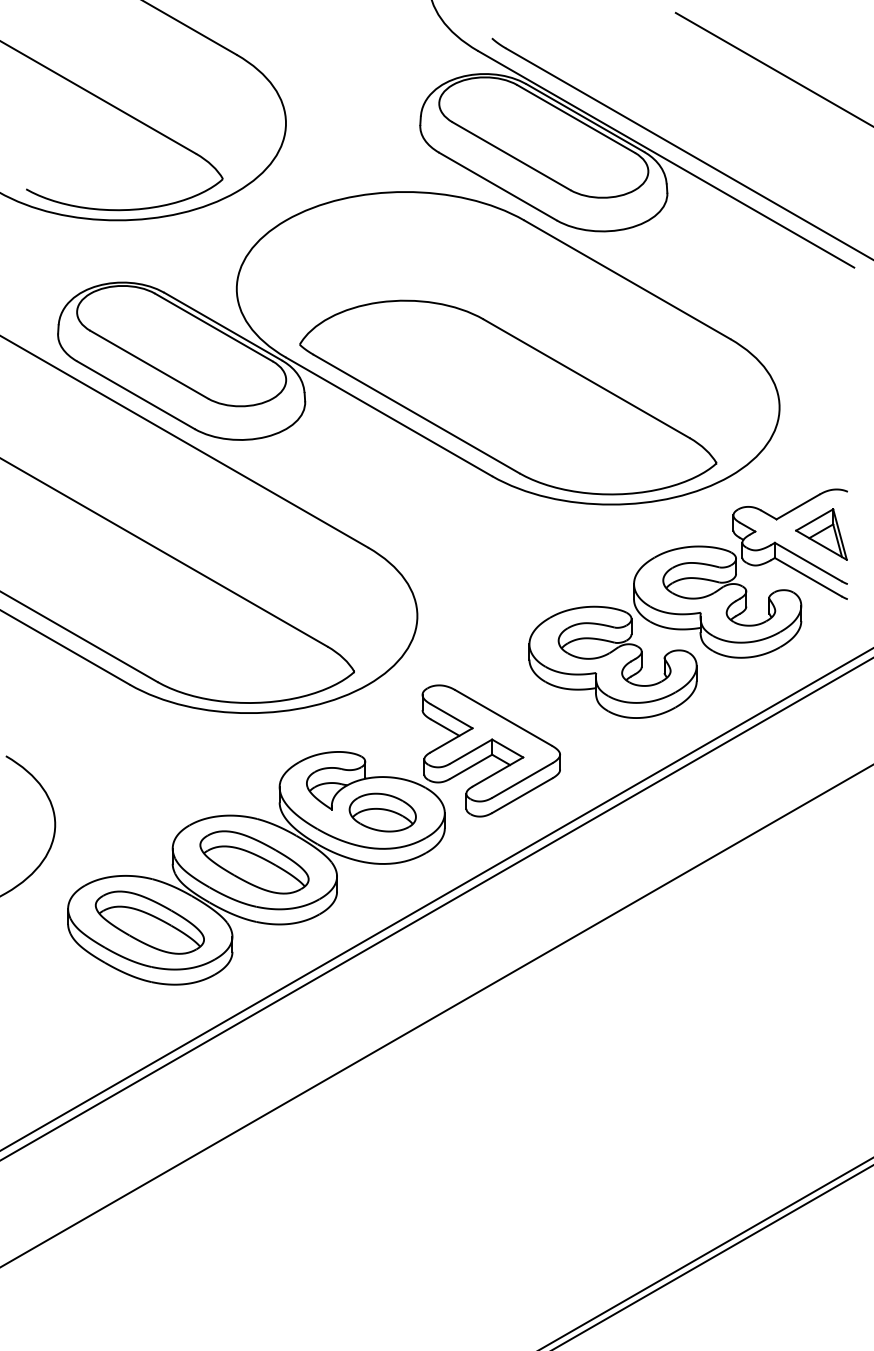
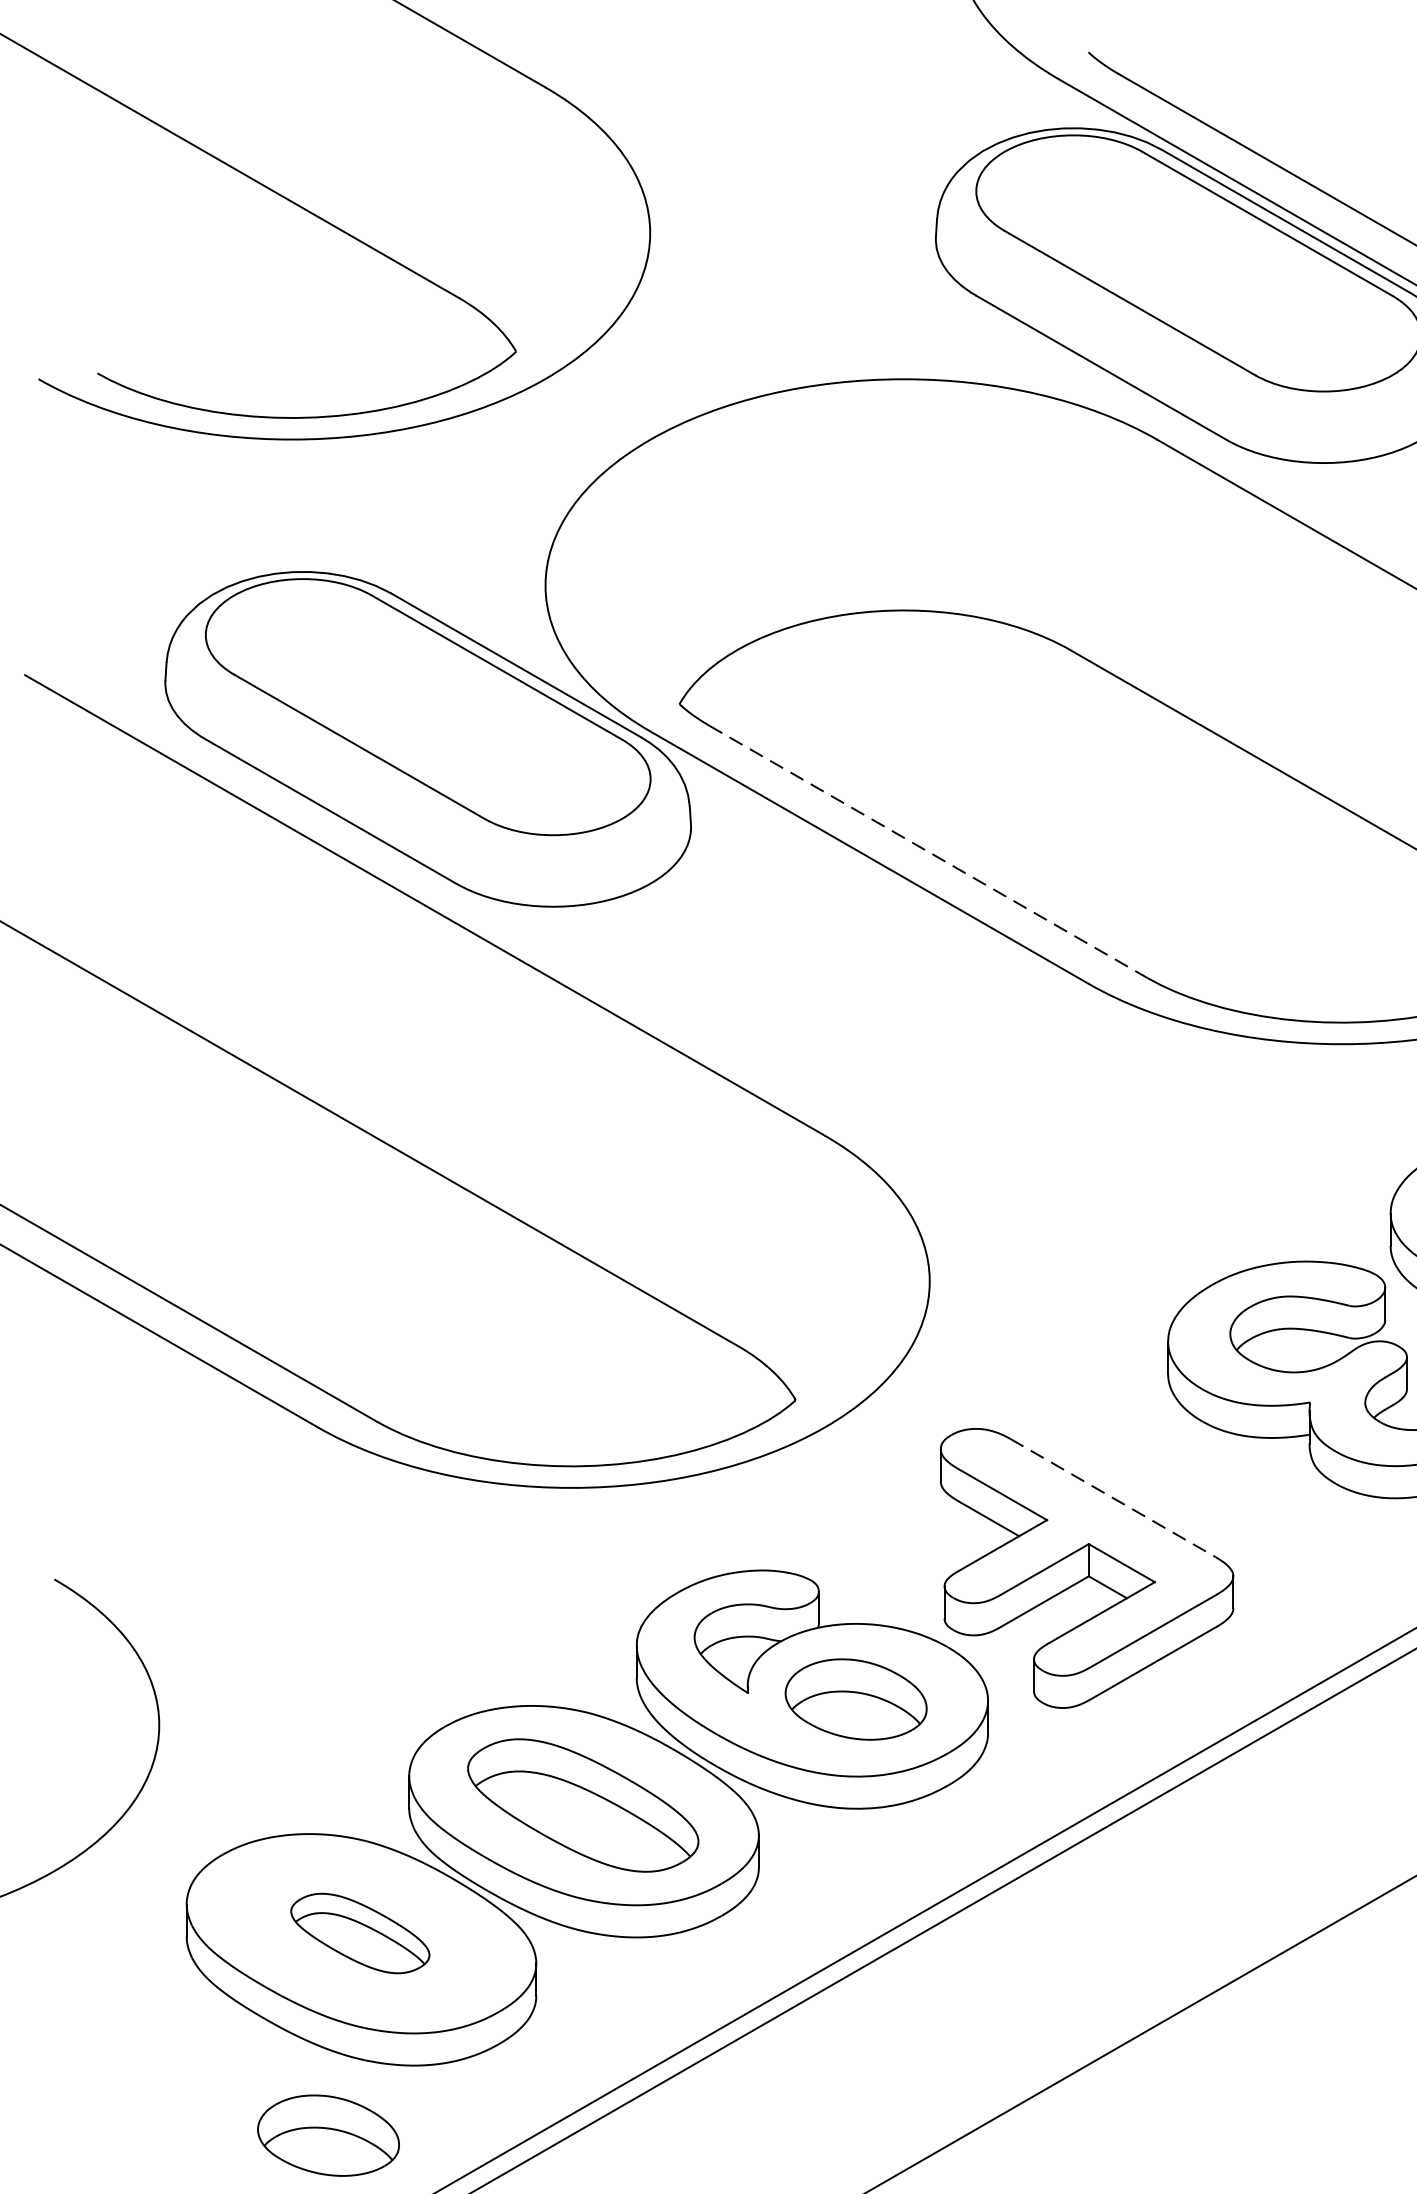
line: (416, 414) -> (927, 852), solid -> dashed
line: (503, 717) -> (1112, 1497), solid -> dashed
part: (149, 922) -> (359, 1933), size x0.6
part: (134, 1017) -> (327, 2135), added

